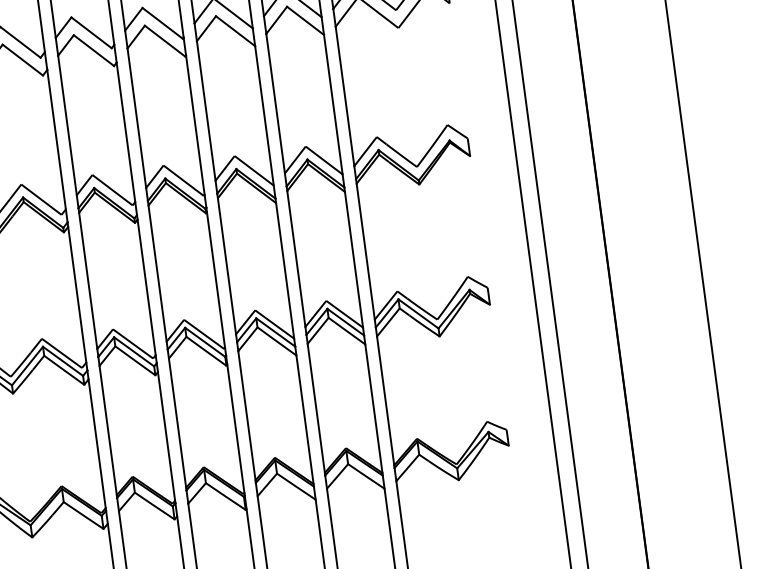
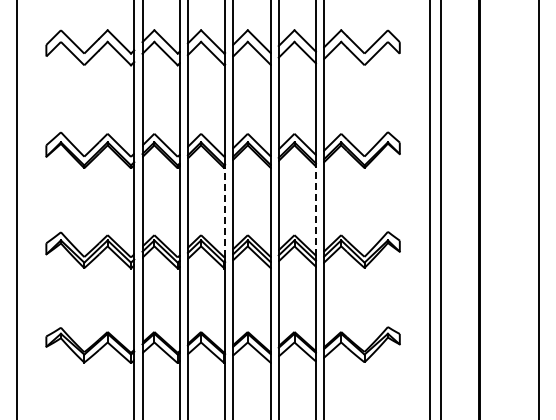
line: (353, 260) -> (315, 211), solid -> dashed
line: (216, 280) -> (225, 212), solid -> dashed

